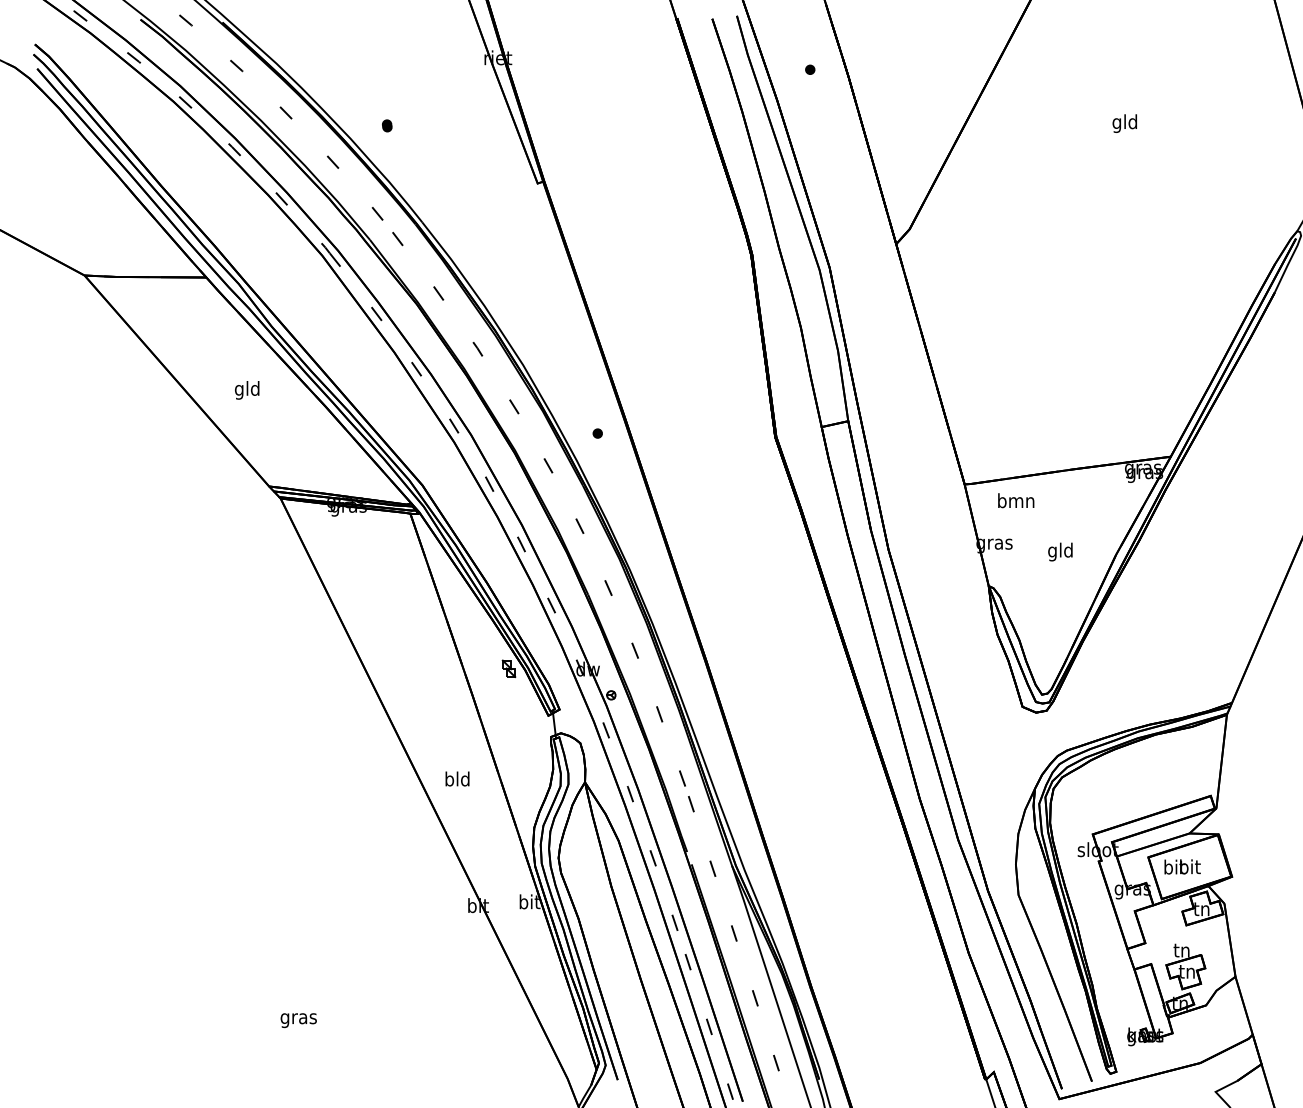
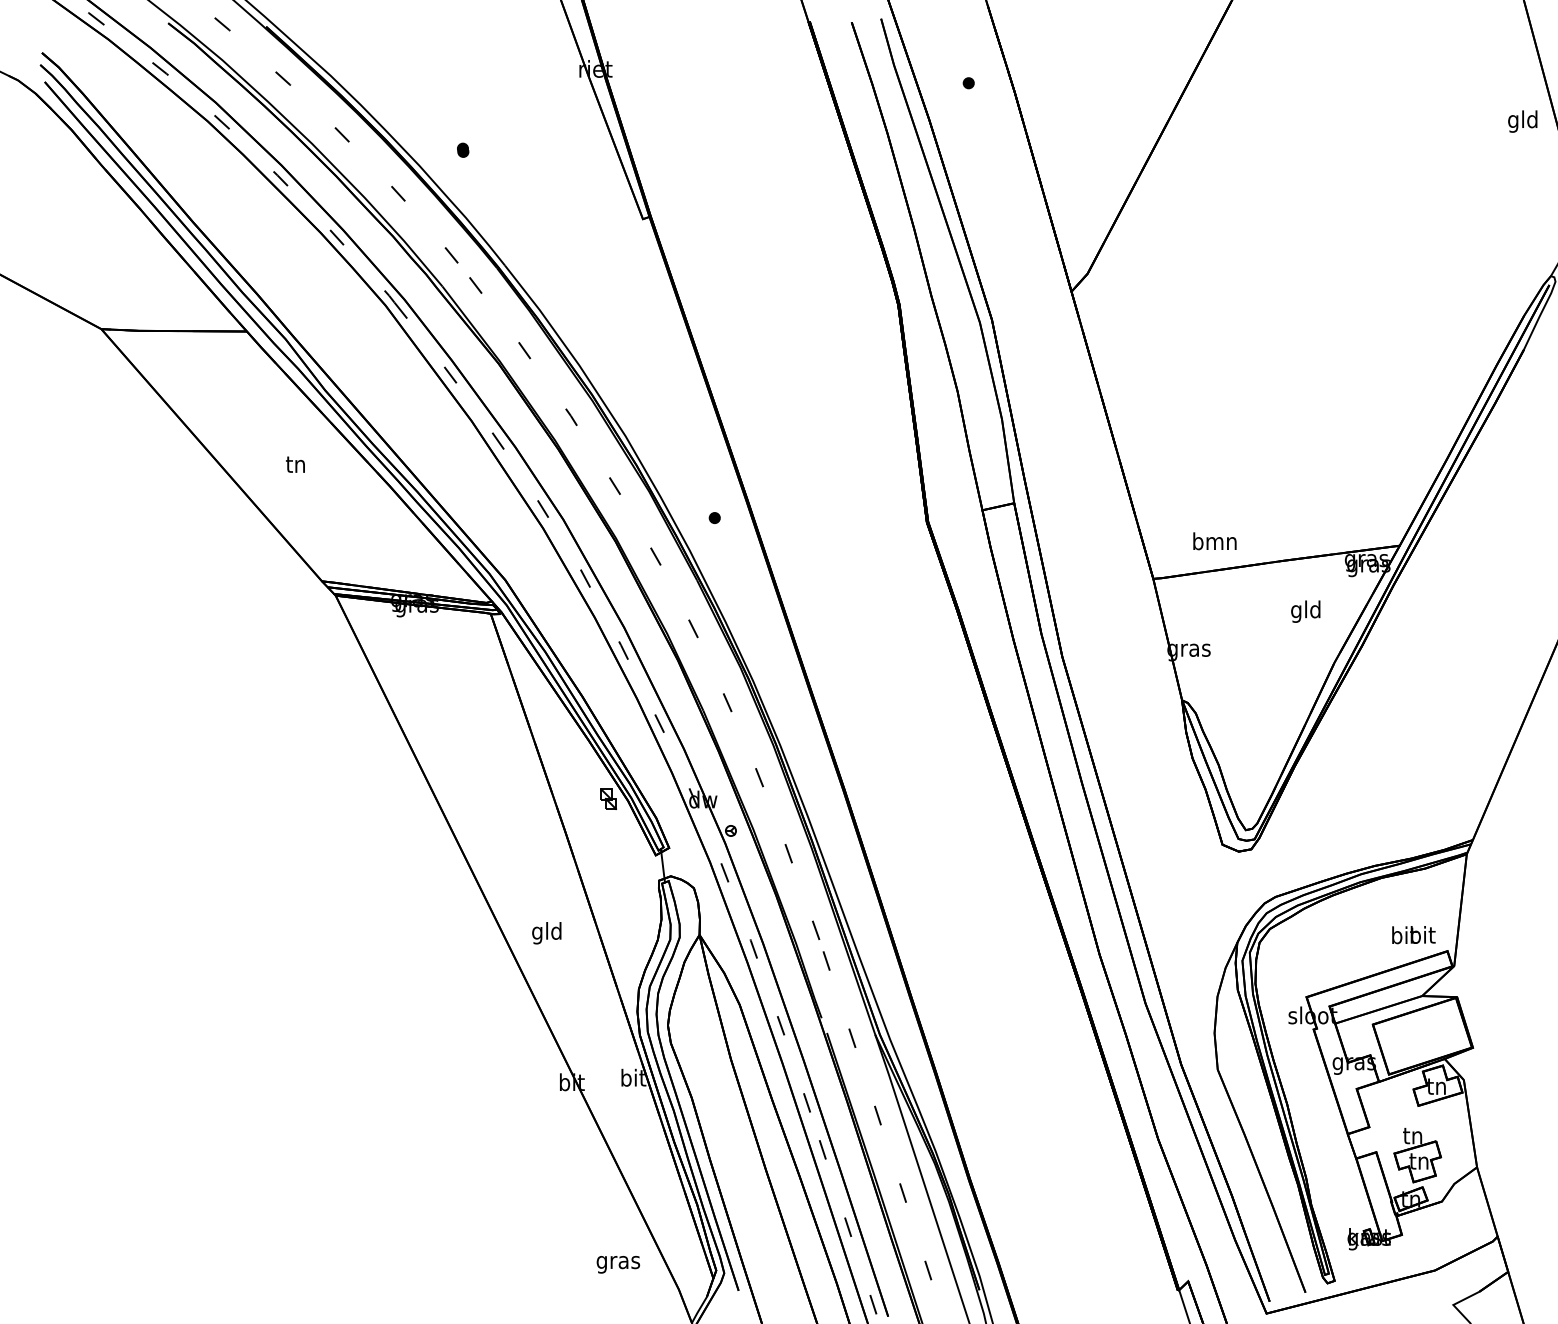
text: (1124, 123) -> (1522, 121), moved
text: (247, 390) -> (295, 466), gld -> tn
text: (1015, 500) -> (1214, 541), moved
text: (1060, 551) -> (1305, 611), moved
text: (449, 781) -> (537, 933), bld -> gld
text: (1182, 867) -> (1413, 935), moved
text: (298, 1020) -> (618, 1264), moved

